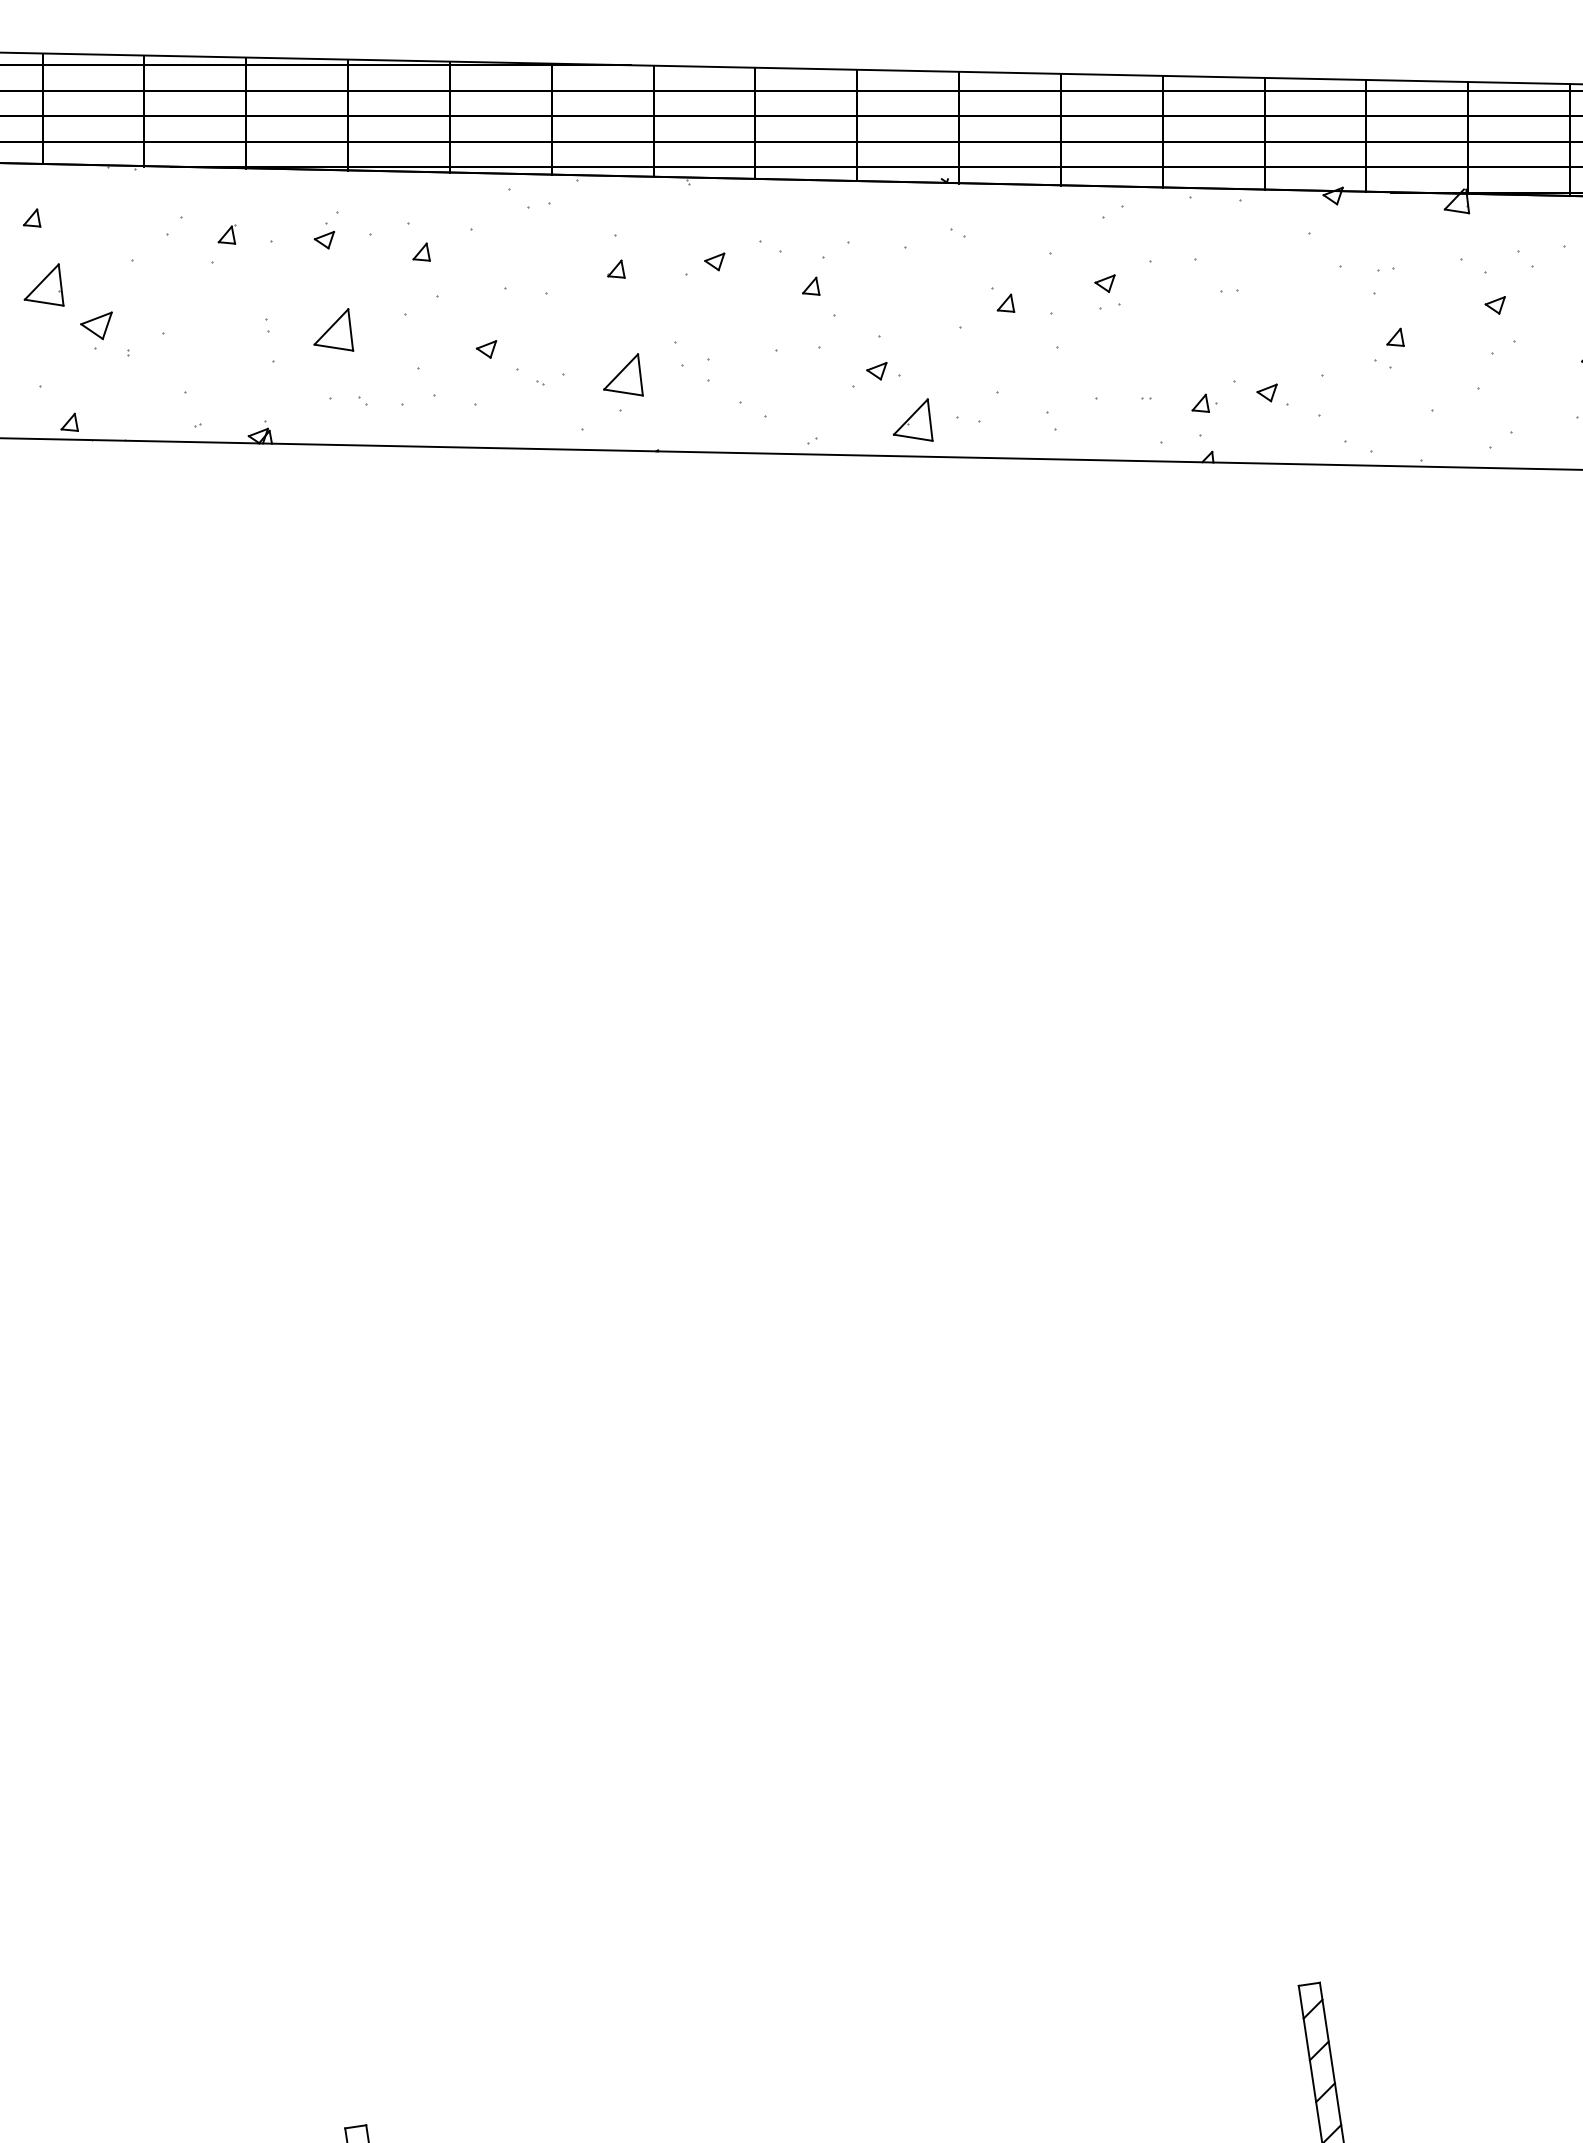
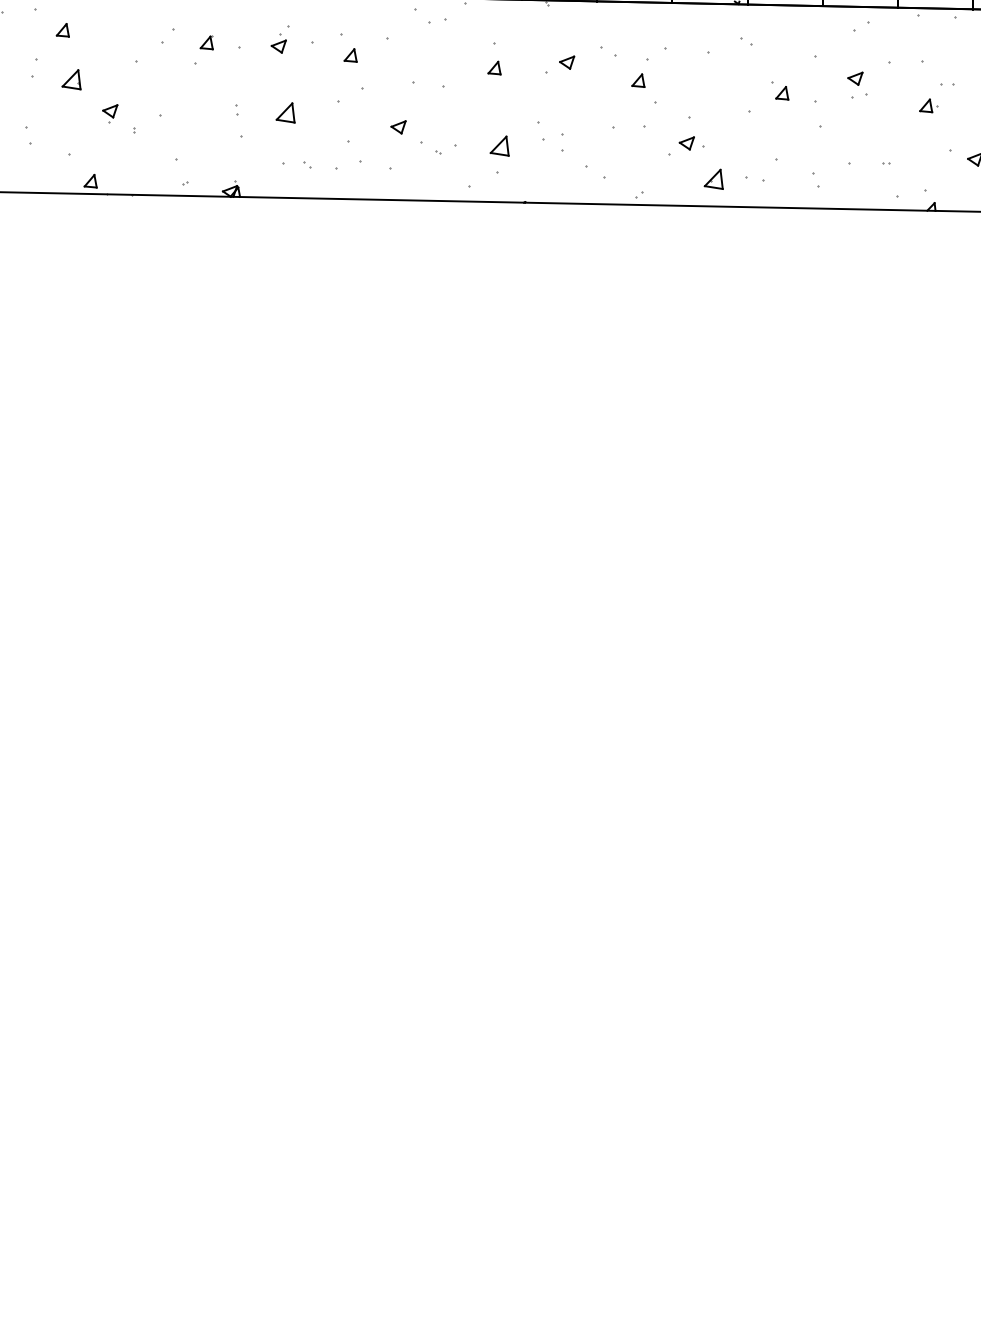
part: (43, 284) -> (71, 79), size x0.62
part: (333, 329) -> (285, 112), size x0.62
part: (95, 330) -> (109, 113), size x0.62
part: (623, 374) -> (499, 145), size x0.62
part: (1204, 402) -> (928, 105), moved
part: (913, 419) -> (713, 179), size x0.62

